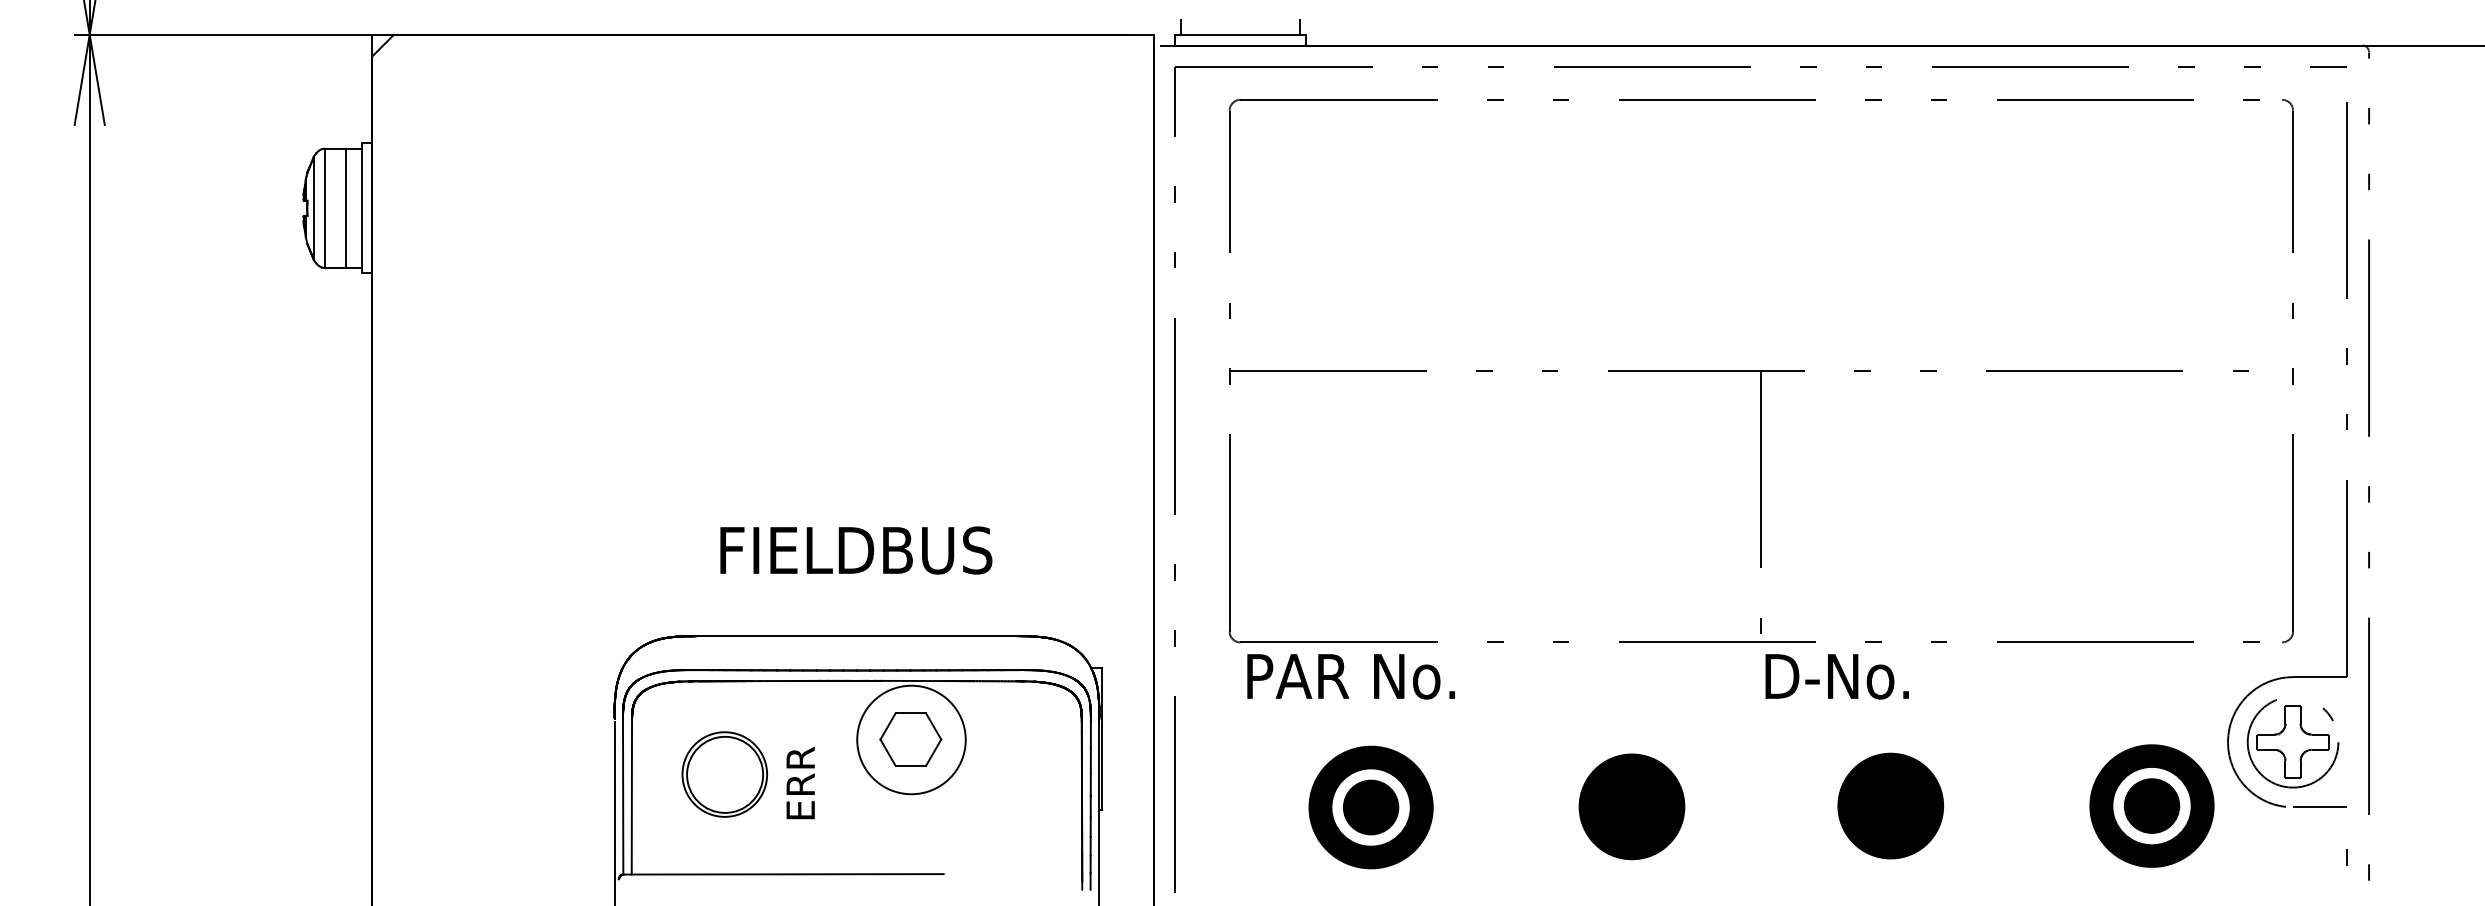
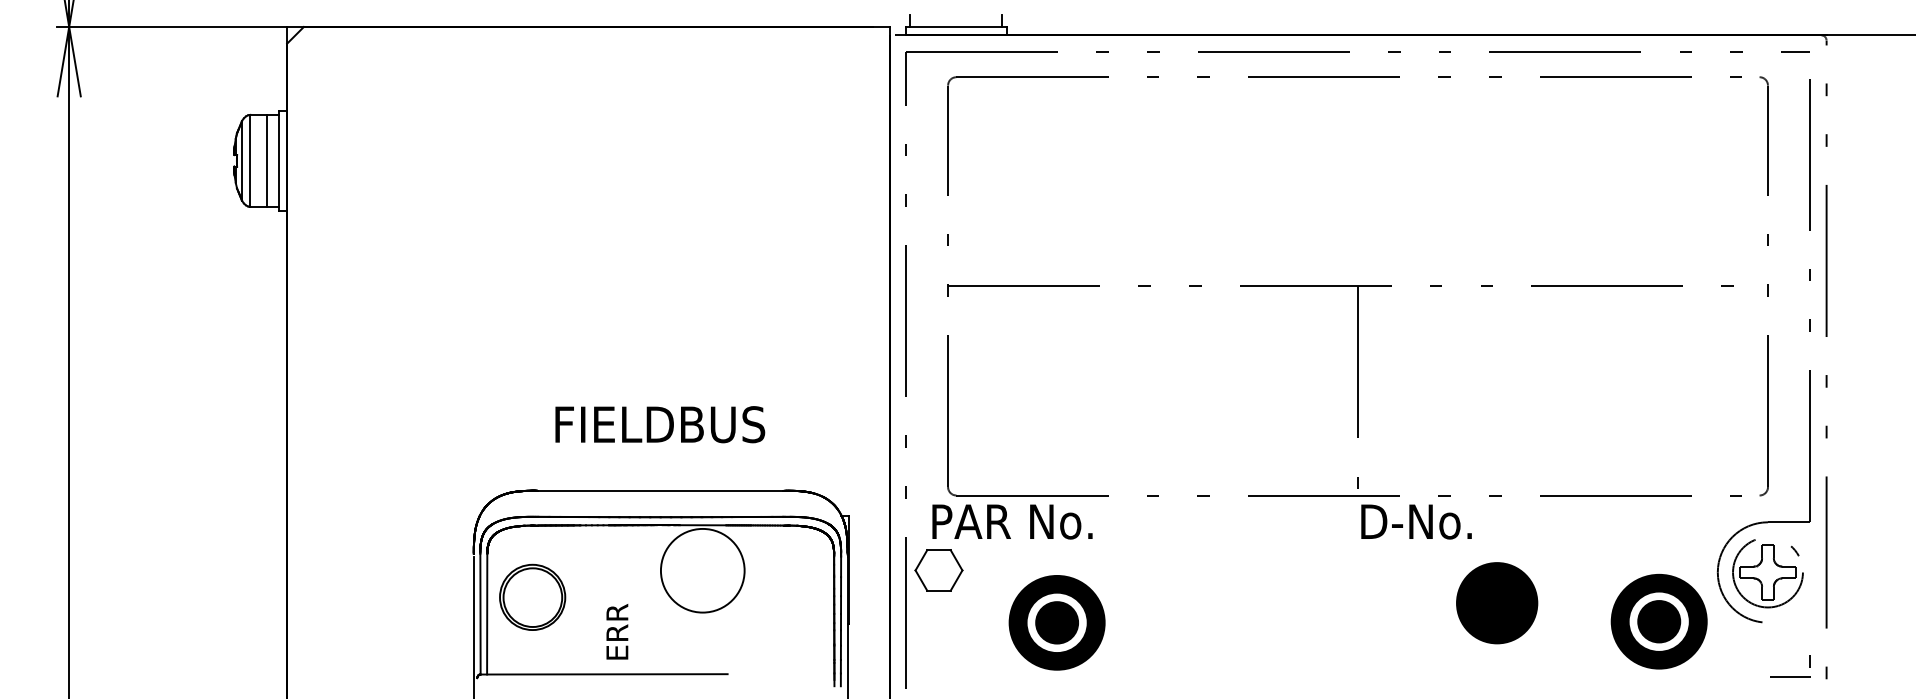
text: (1350, 676) -> (1011, 521), moved
part: (910, 739) -> (938, 570), moved
part: (724, 774) -> (532, 597), moved
text: (800, 782) -> (617, 631), moved
part: (1890, 805) -> (1496, 602), moved
part: (1631, 806) -> (1257, 622), size x0.6
line: (2319, 806) -> (1789, 676), moved

